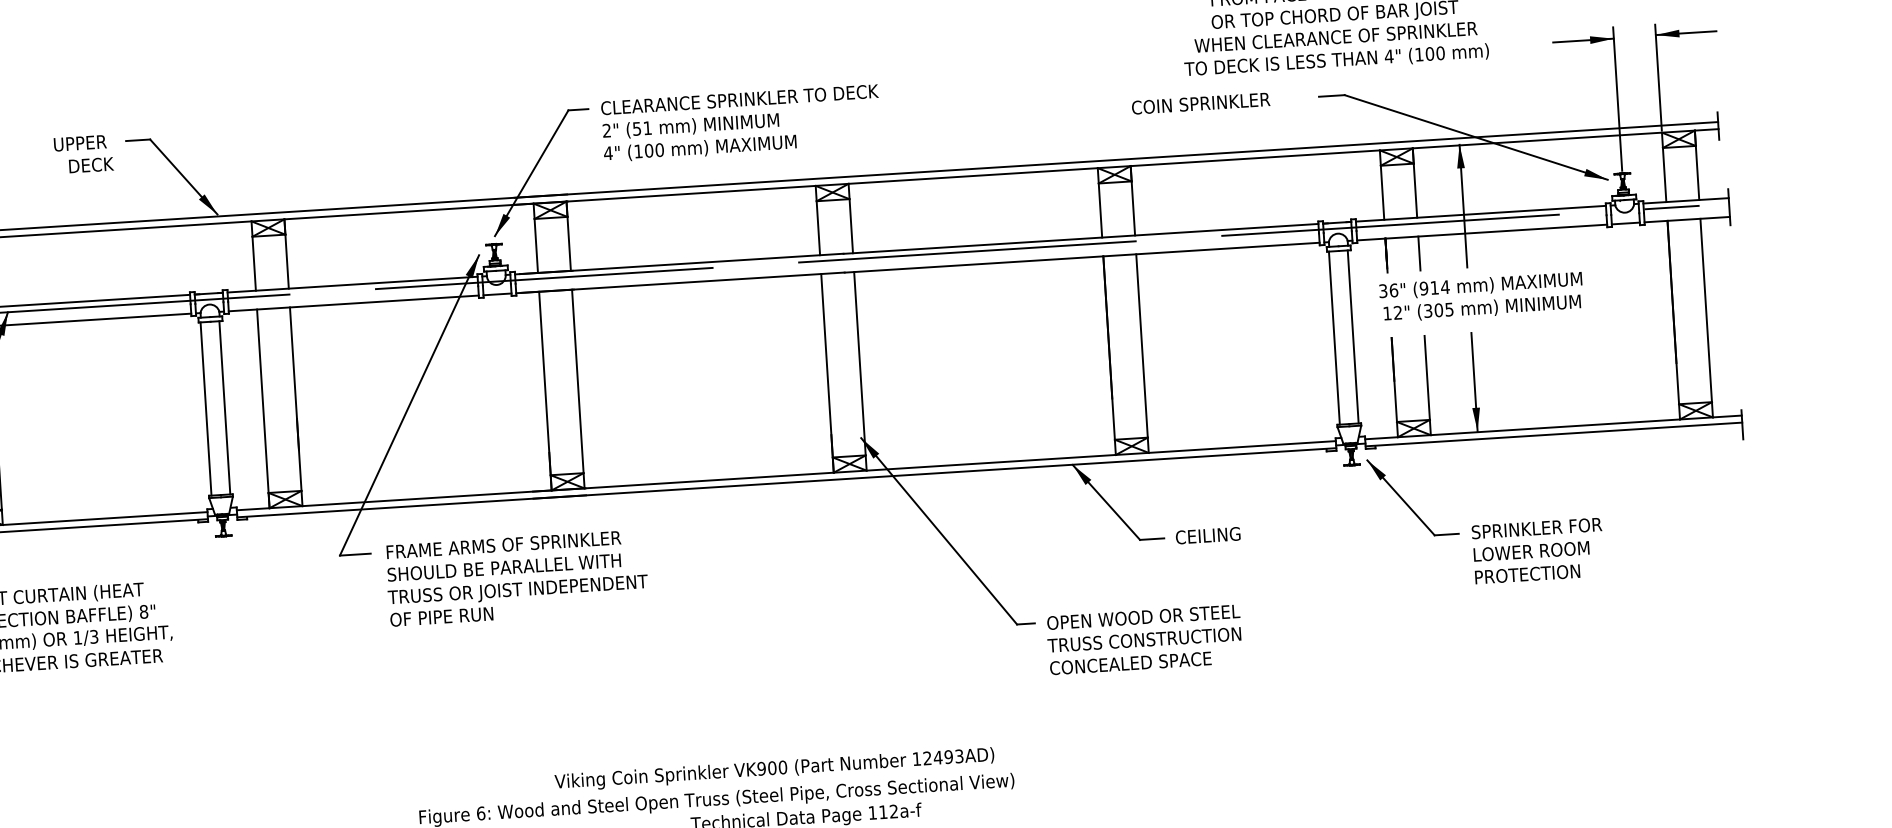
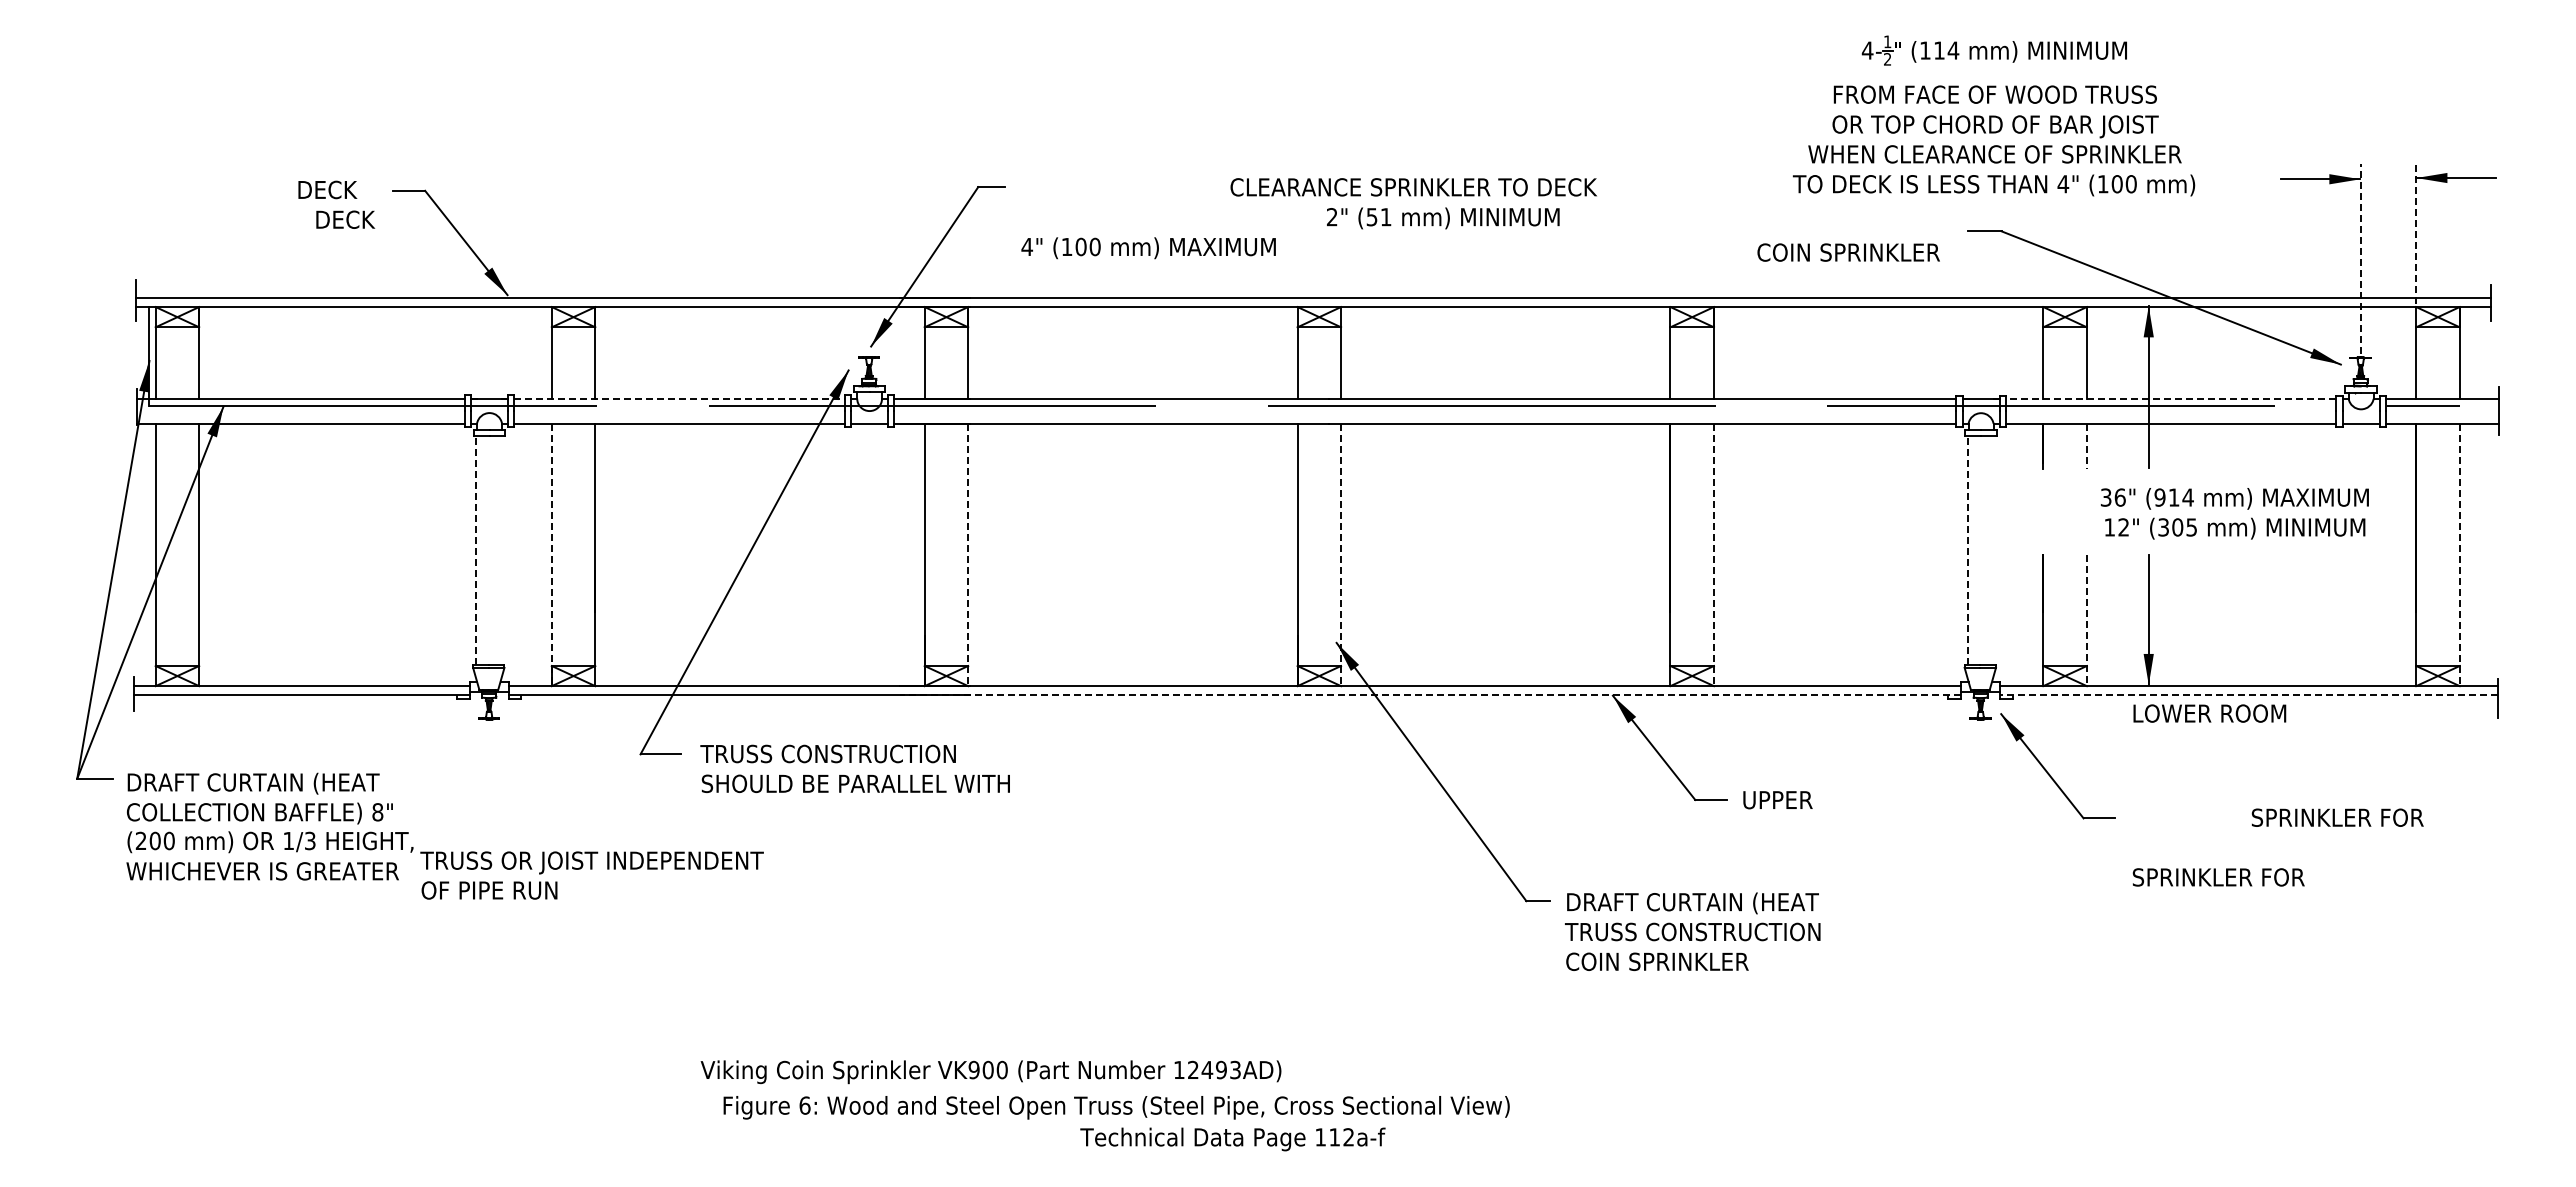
line: (1658, 77) -> (2416, 234), solid -> dashed
text: (739, 99) -> (1413, 187), moved
line: (1617, 99) -> (2360, 259), solid -> dashed
text: (1200, 103) -> (1848, 252), moved
text: (691, 126) -> (1443, 218), moved
text: (80, 142) -> (332, 189), UPPER -> DECK
line: (1480, 213) -> (2170, 398), solid -> dashed
line: (1419, 253) -> (2086, 446), solid -> dashed
line: (353, 284) -> (680, 398), solid -> dashed
text: (1481, 297) -> (2234, 513), moved
line: (1706, 318) -> (2459, 555), solid -> dashed
line: (1334, 337) -> (1967, 549), solid -> dashed
line: (1353, 337) -> (1992, 550), removed
line: (1142, 354) -> (1713, 555), solid -> dashed
line: (860, 371) -> (1341, 555), solid -> dashed
line: (1427, 385) -> (2086, 620), solid -> dashed
line: (578, 389) -> (968, 555), solid -> dashed
line: (225, 407) -> (501, 549), removed
line: (206, 408) -> (476, 549), solid -> dashed
line: (263, 409) -> (551, 555), solid -> dashed
line: (1553, 434) -> (2248, 695), solid -> dashed
line: (934, 473) -> (1430, 695), solid -> dashed
text: (1536, 528) -> (2337, 817), moved
text: (1207, 535) -> (1784, 799), CEILING -> UPPER
text: (503, 544) -> (856, 753), FRAME ARMS OF SPRINKLER -> TRUSS CONSTRUCTION
text: (1531, 551) -> (2209, 713), moved
text: (1539, 573) -> (2218, 877), PROTECTION -> SPRINKLER FOR
text: (518, 600) -> (591, 875), moved
text: (1143, 618) -> (1693, 903), OPEN WOOD OR STEEL -> DRAFT CURTAIN (HEAT
text: (1144, 662) -> (1690, 961), CONCEALED SPACE -> COIN SPRINKLER
text: (774, 769) -> (990, 1072), moved

